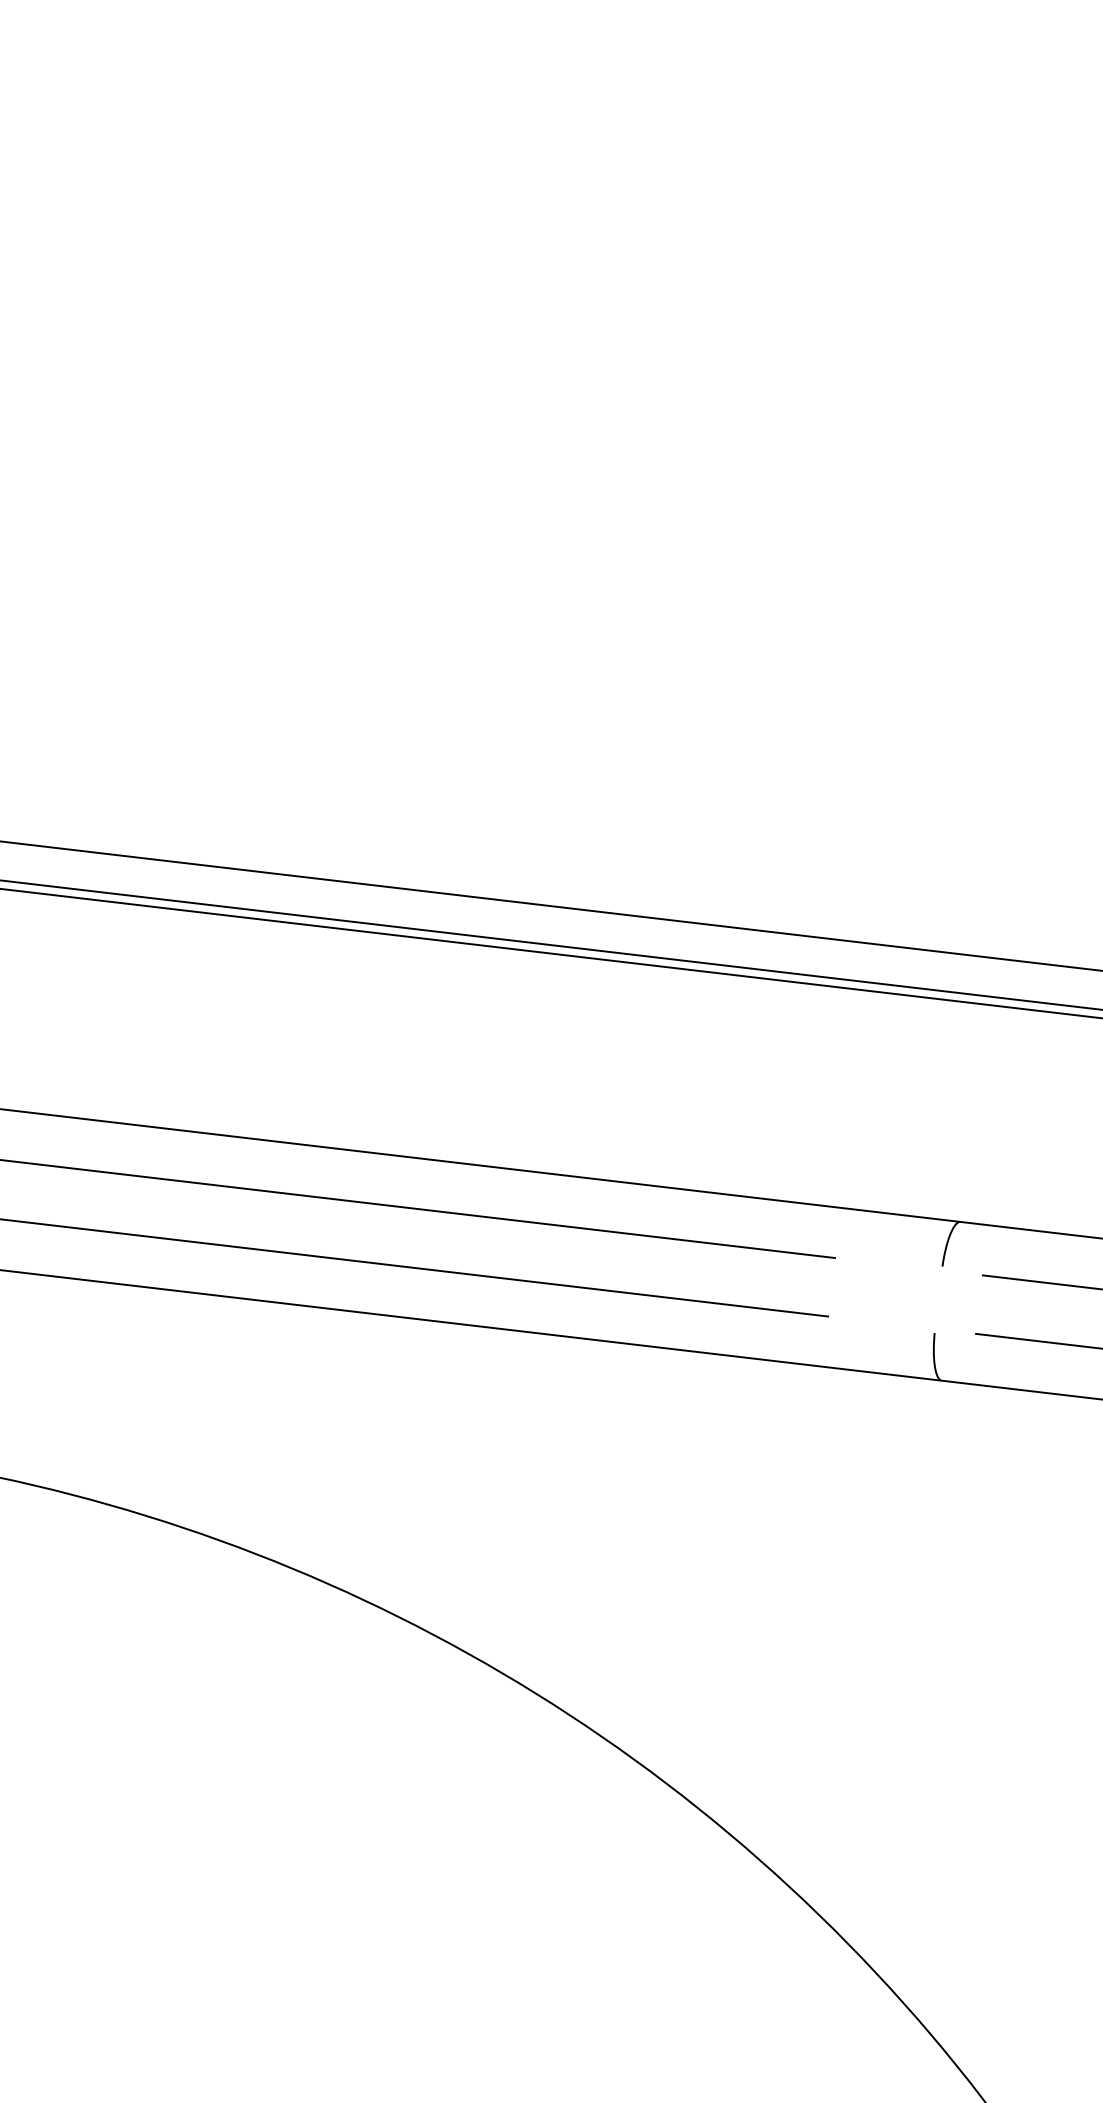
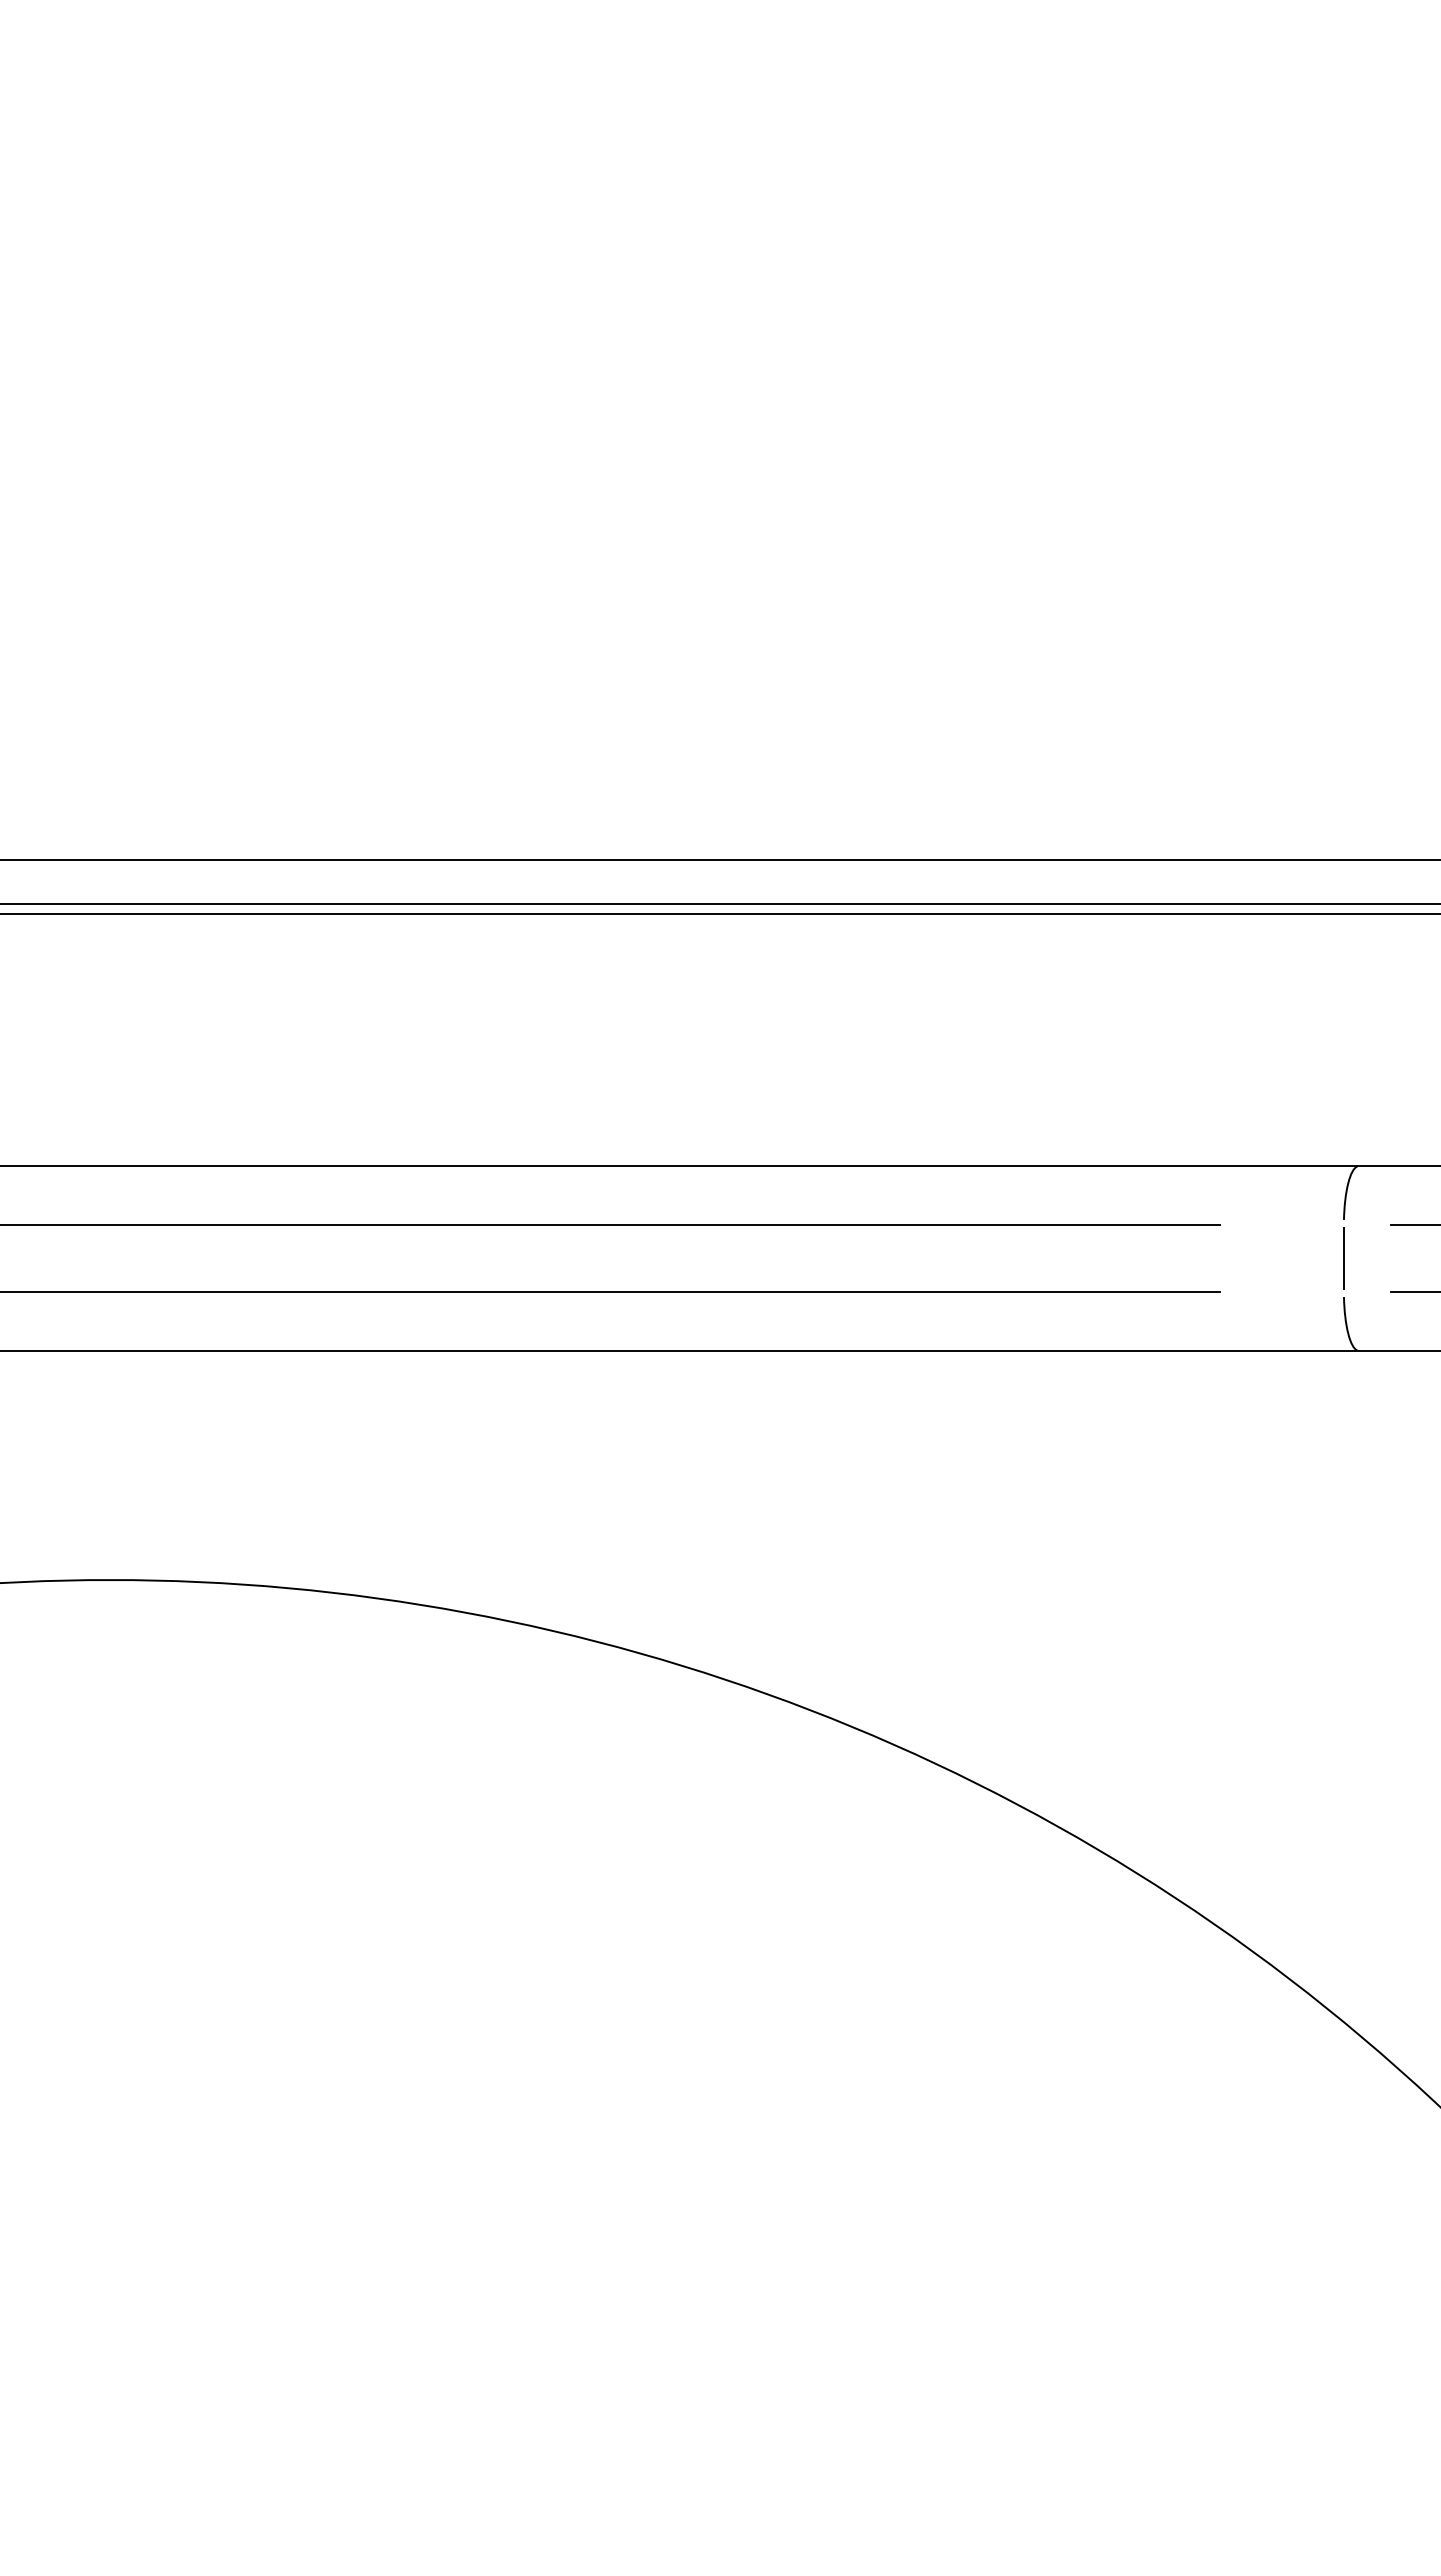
line: (938, 1299) -> (1343, 1258), added

